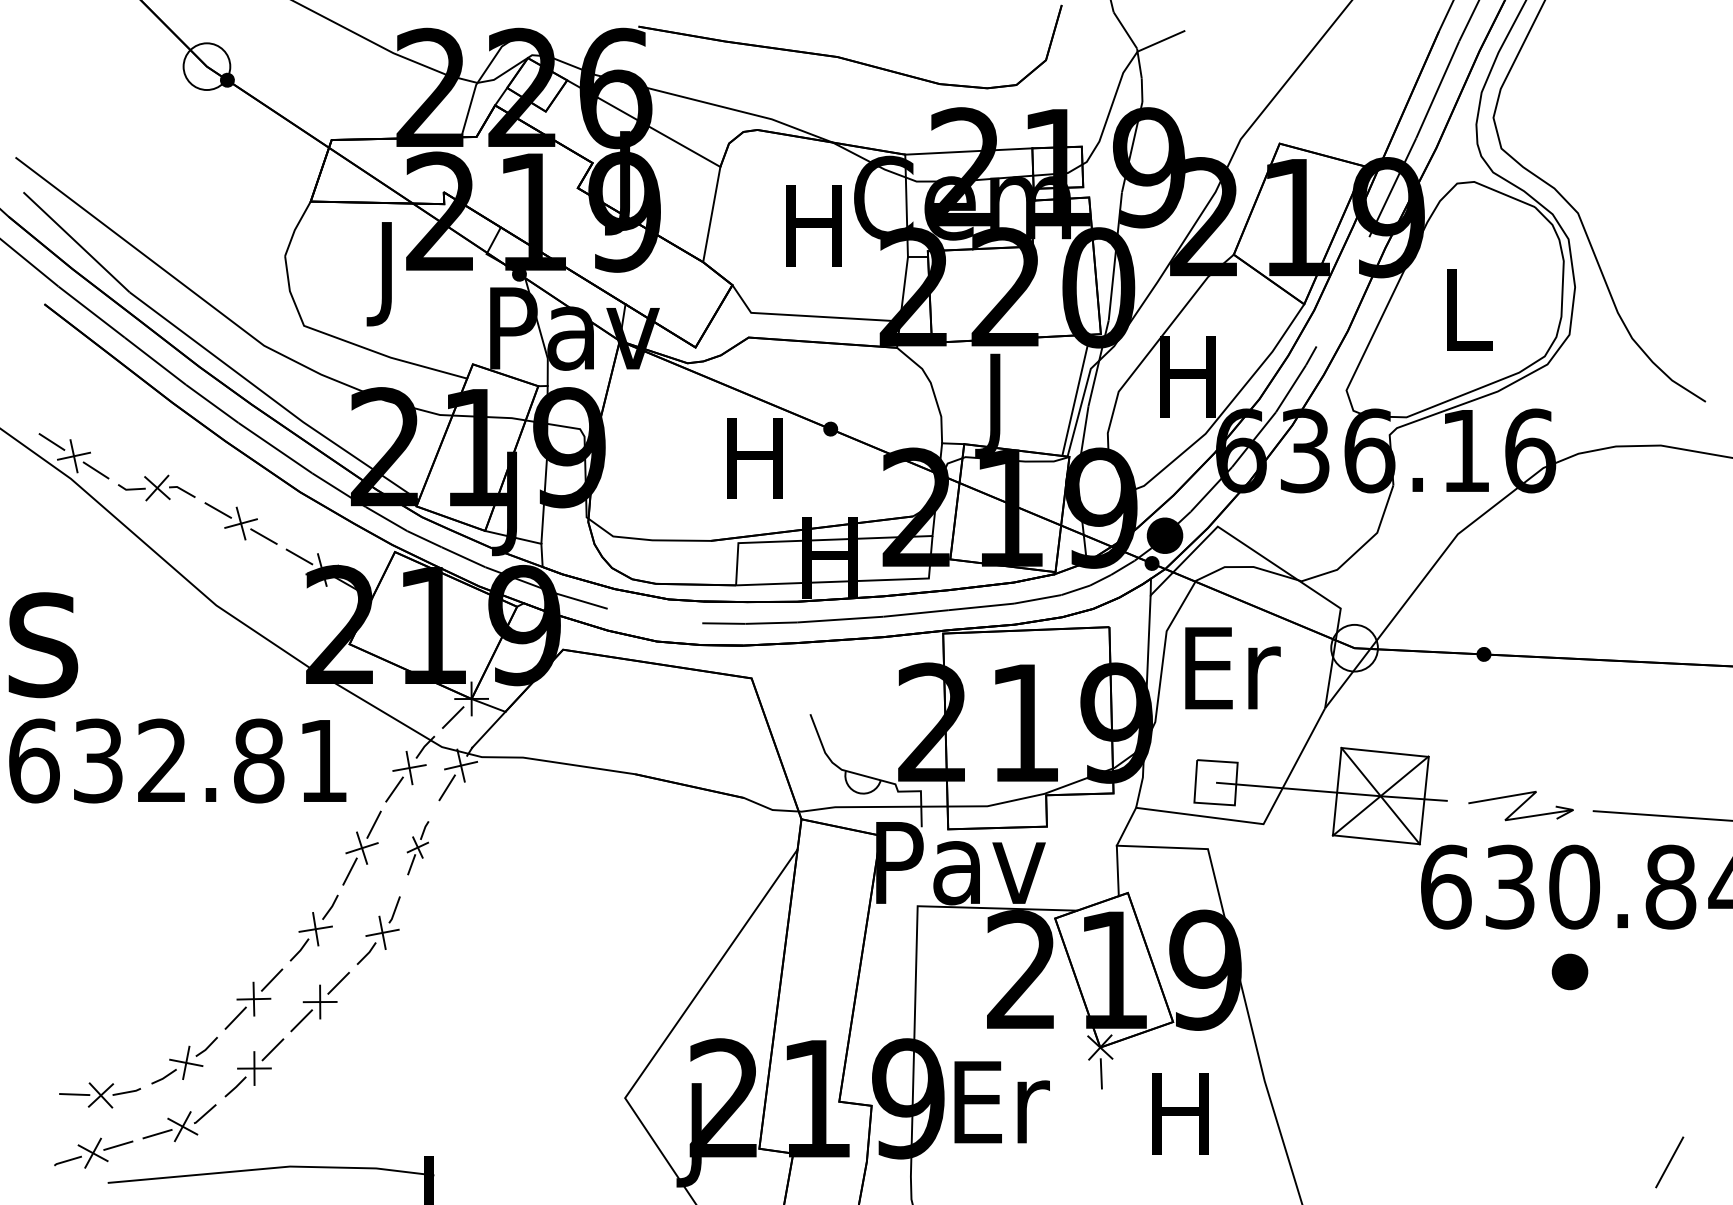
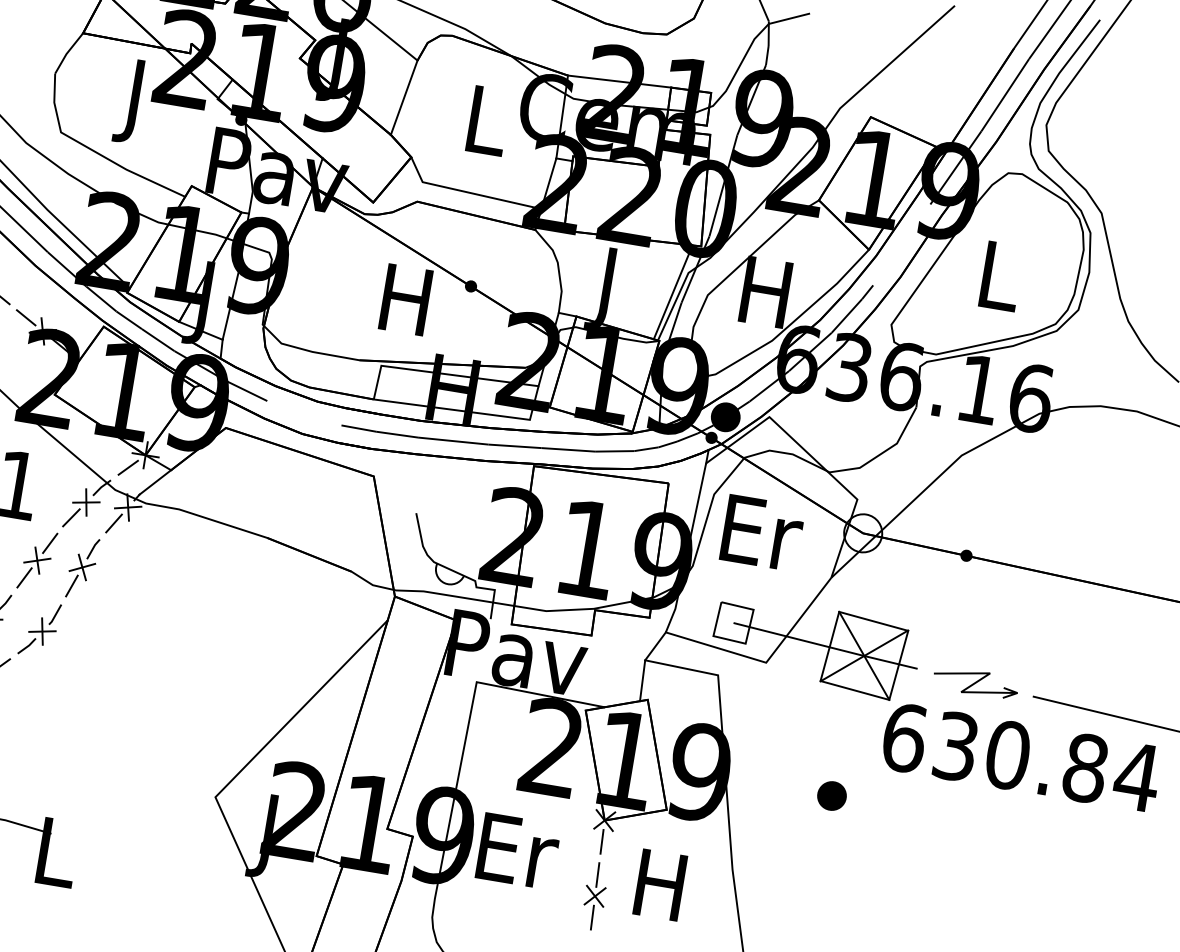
text: (813, 225) -> (484, 120), H -> L
part: (417, 847) -> (82, 567), size x1.43
part: (1569, 971) -> (831, 795), moved
part: (1104, 1140) -> (595, 895), added

